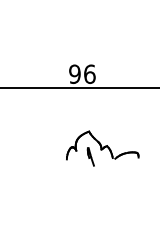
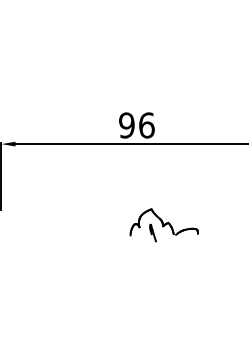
part: (102, 148) -> (164, 225), size x0.7

